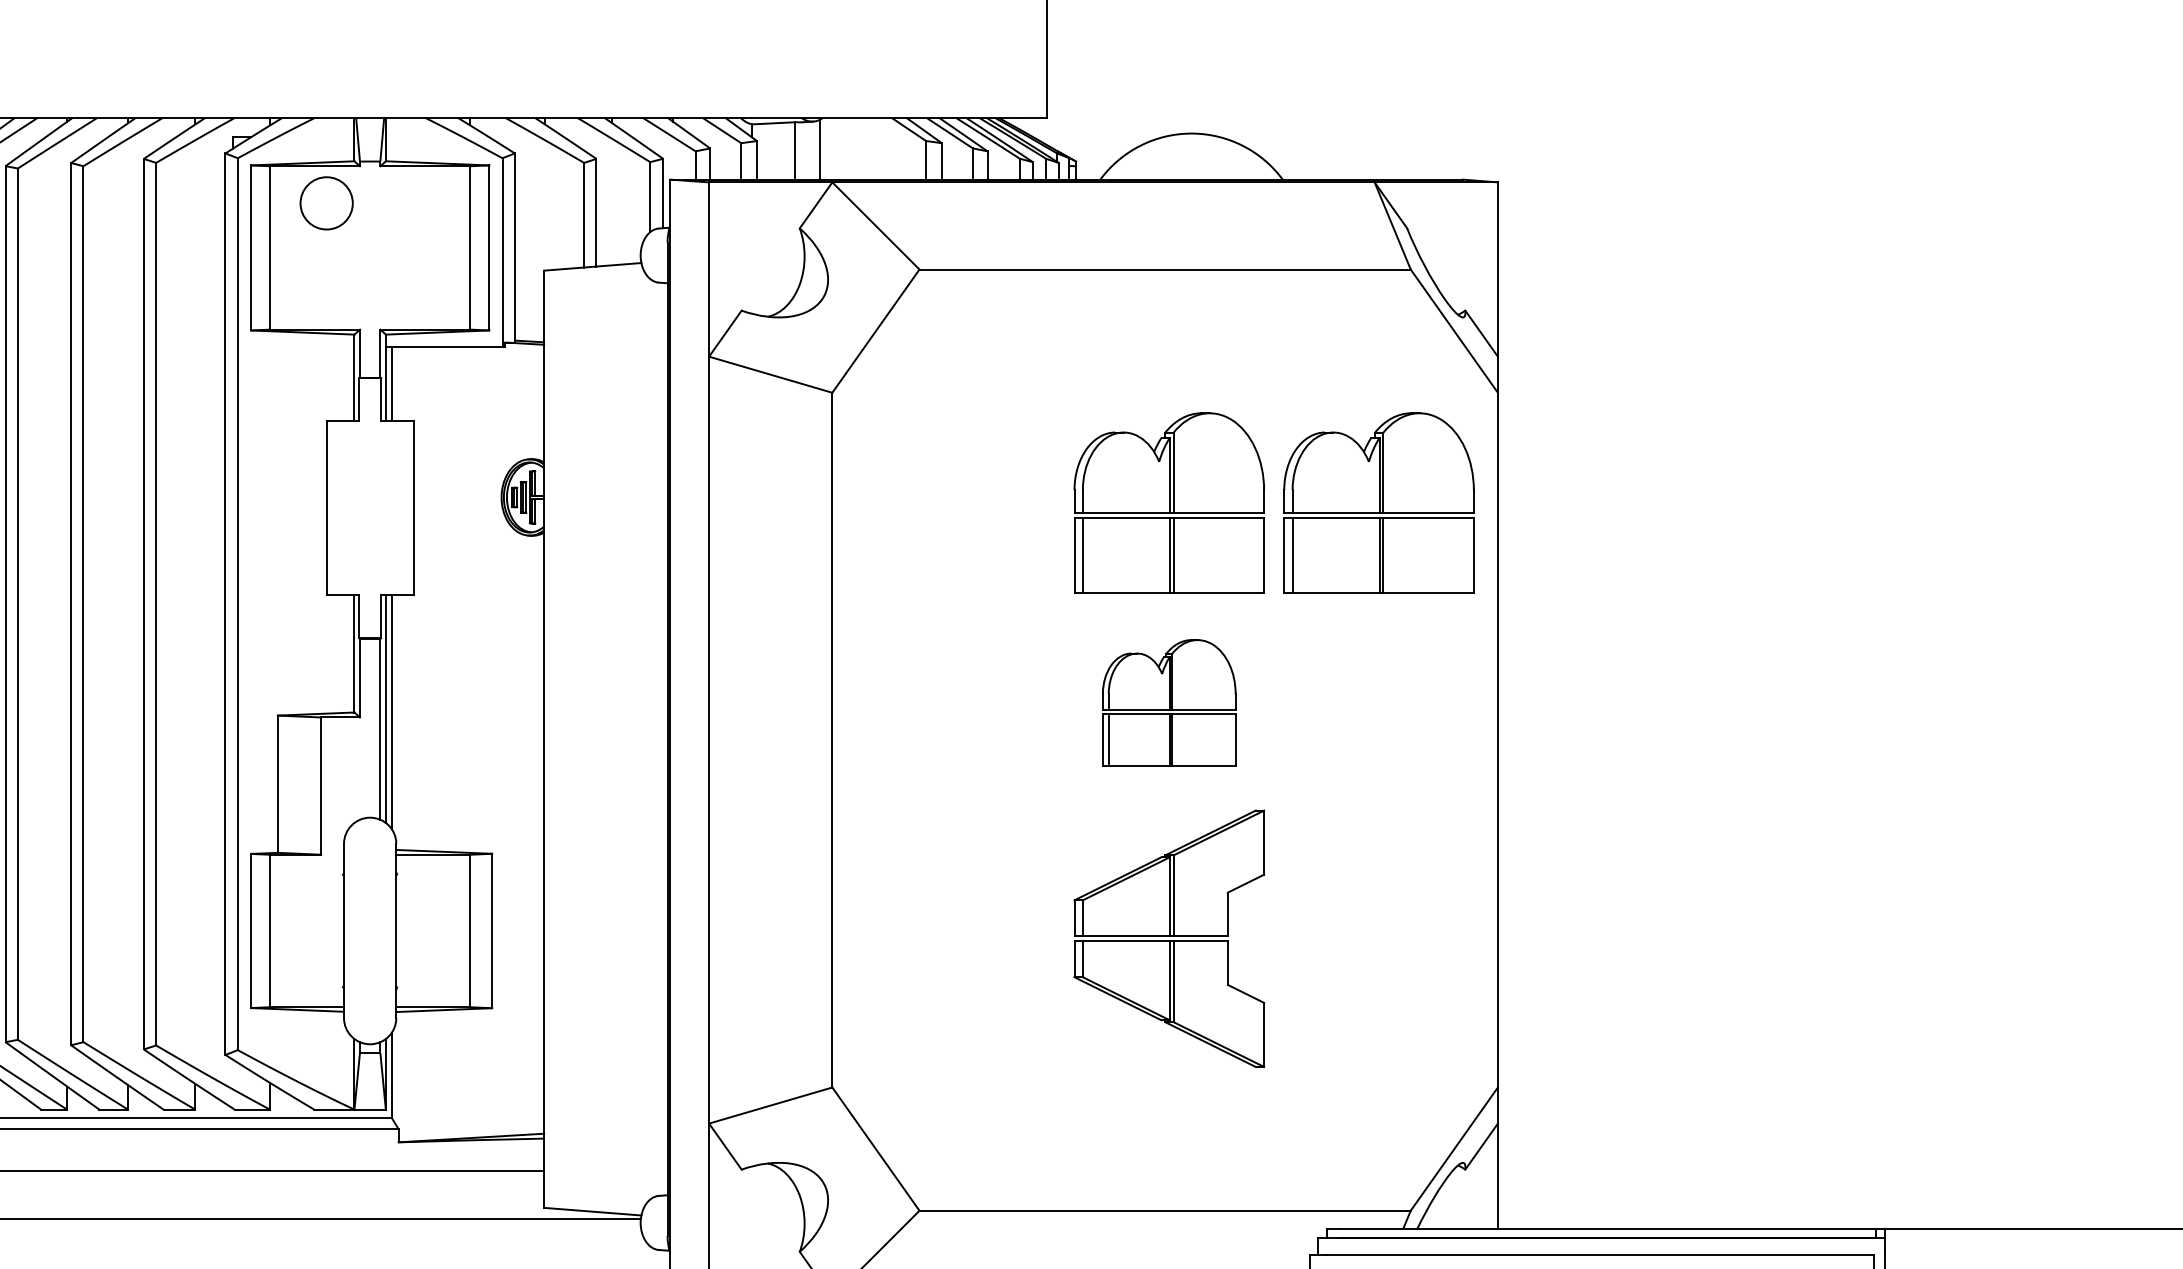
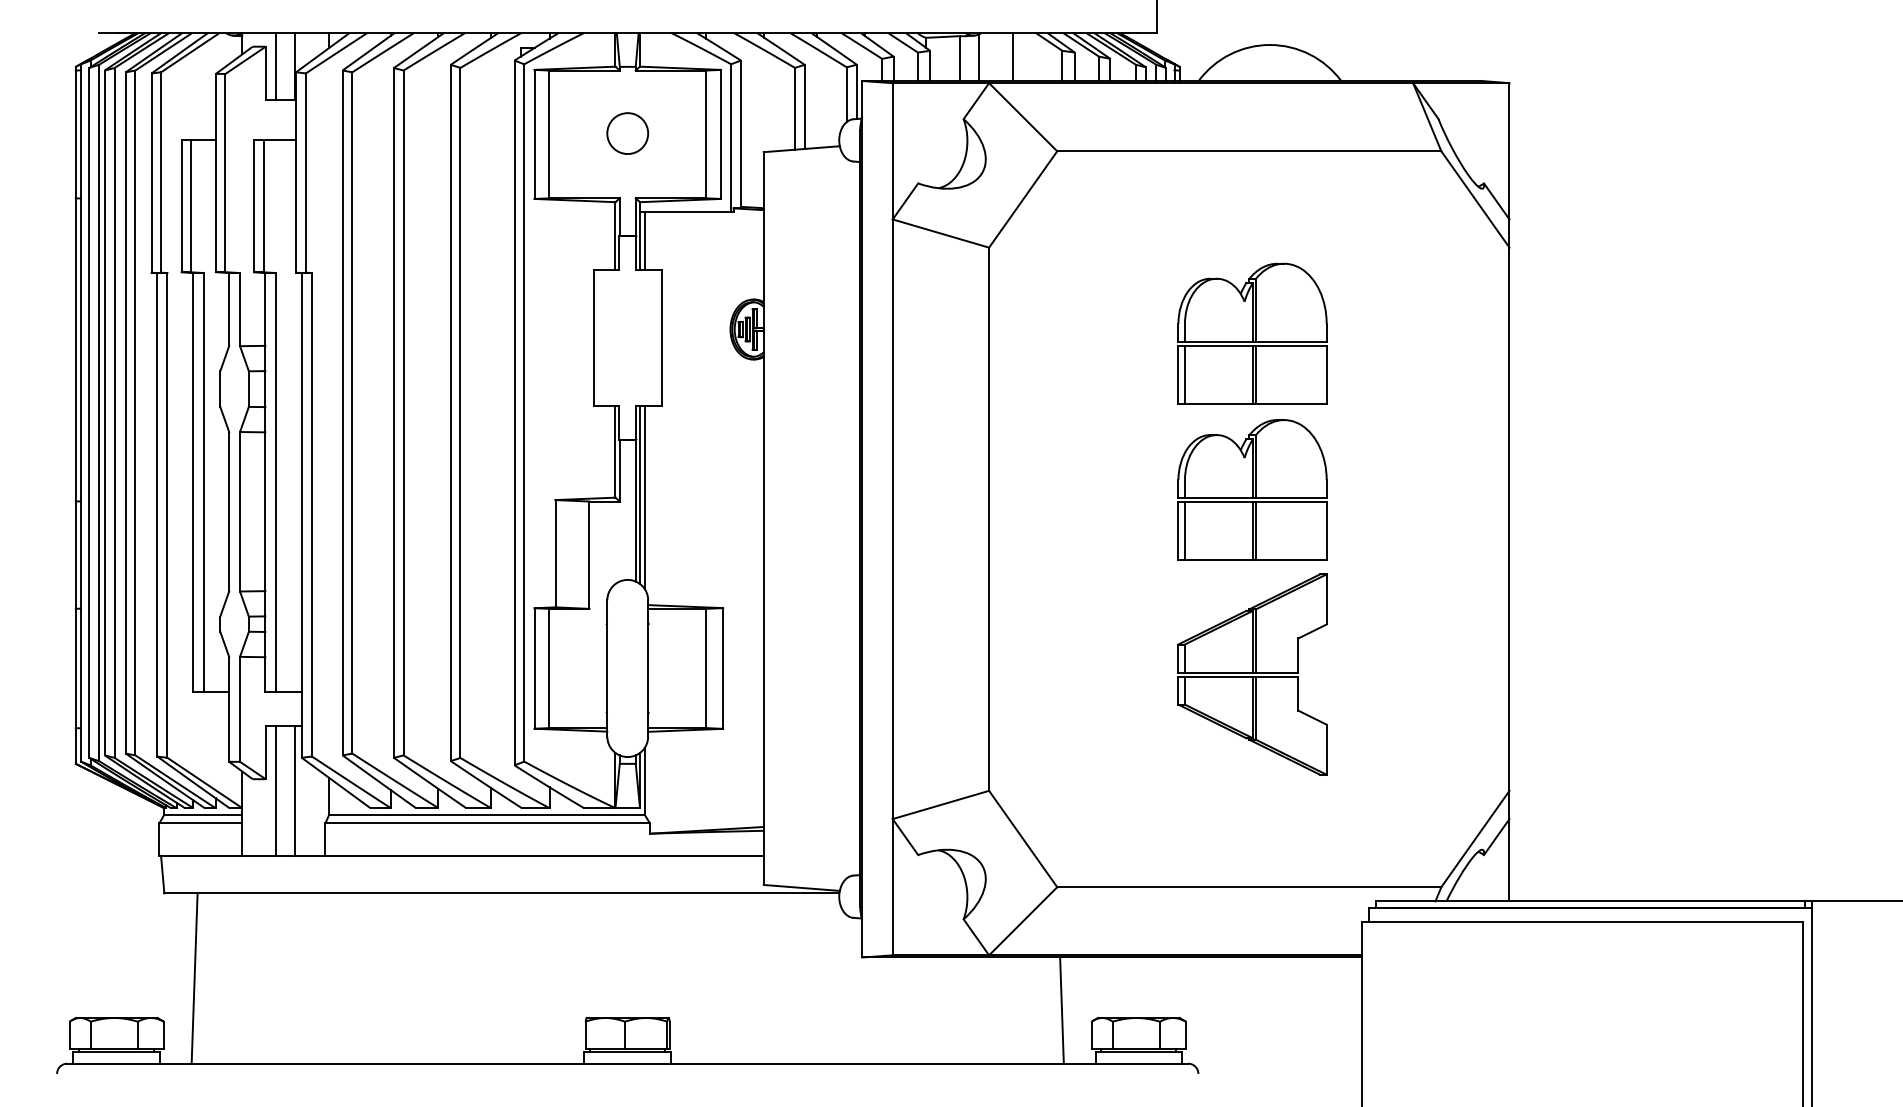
line: (863, 149) -> (1013, 57), added
circle: (326, 203) -> (627, 133), moved
part: (1378, 502) -> (1416, 333), removed
part: (1169, 702) -> (1252, 489), size x1.43

